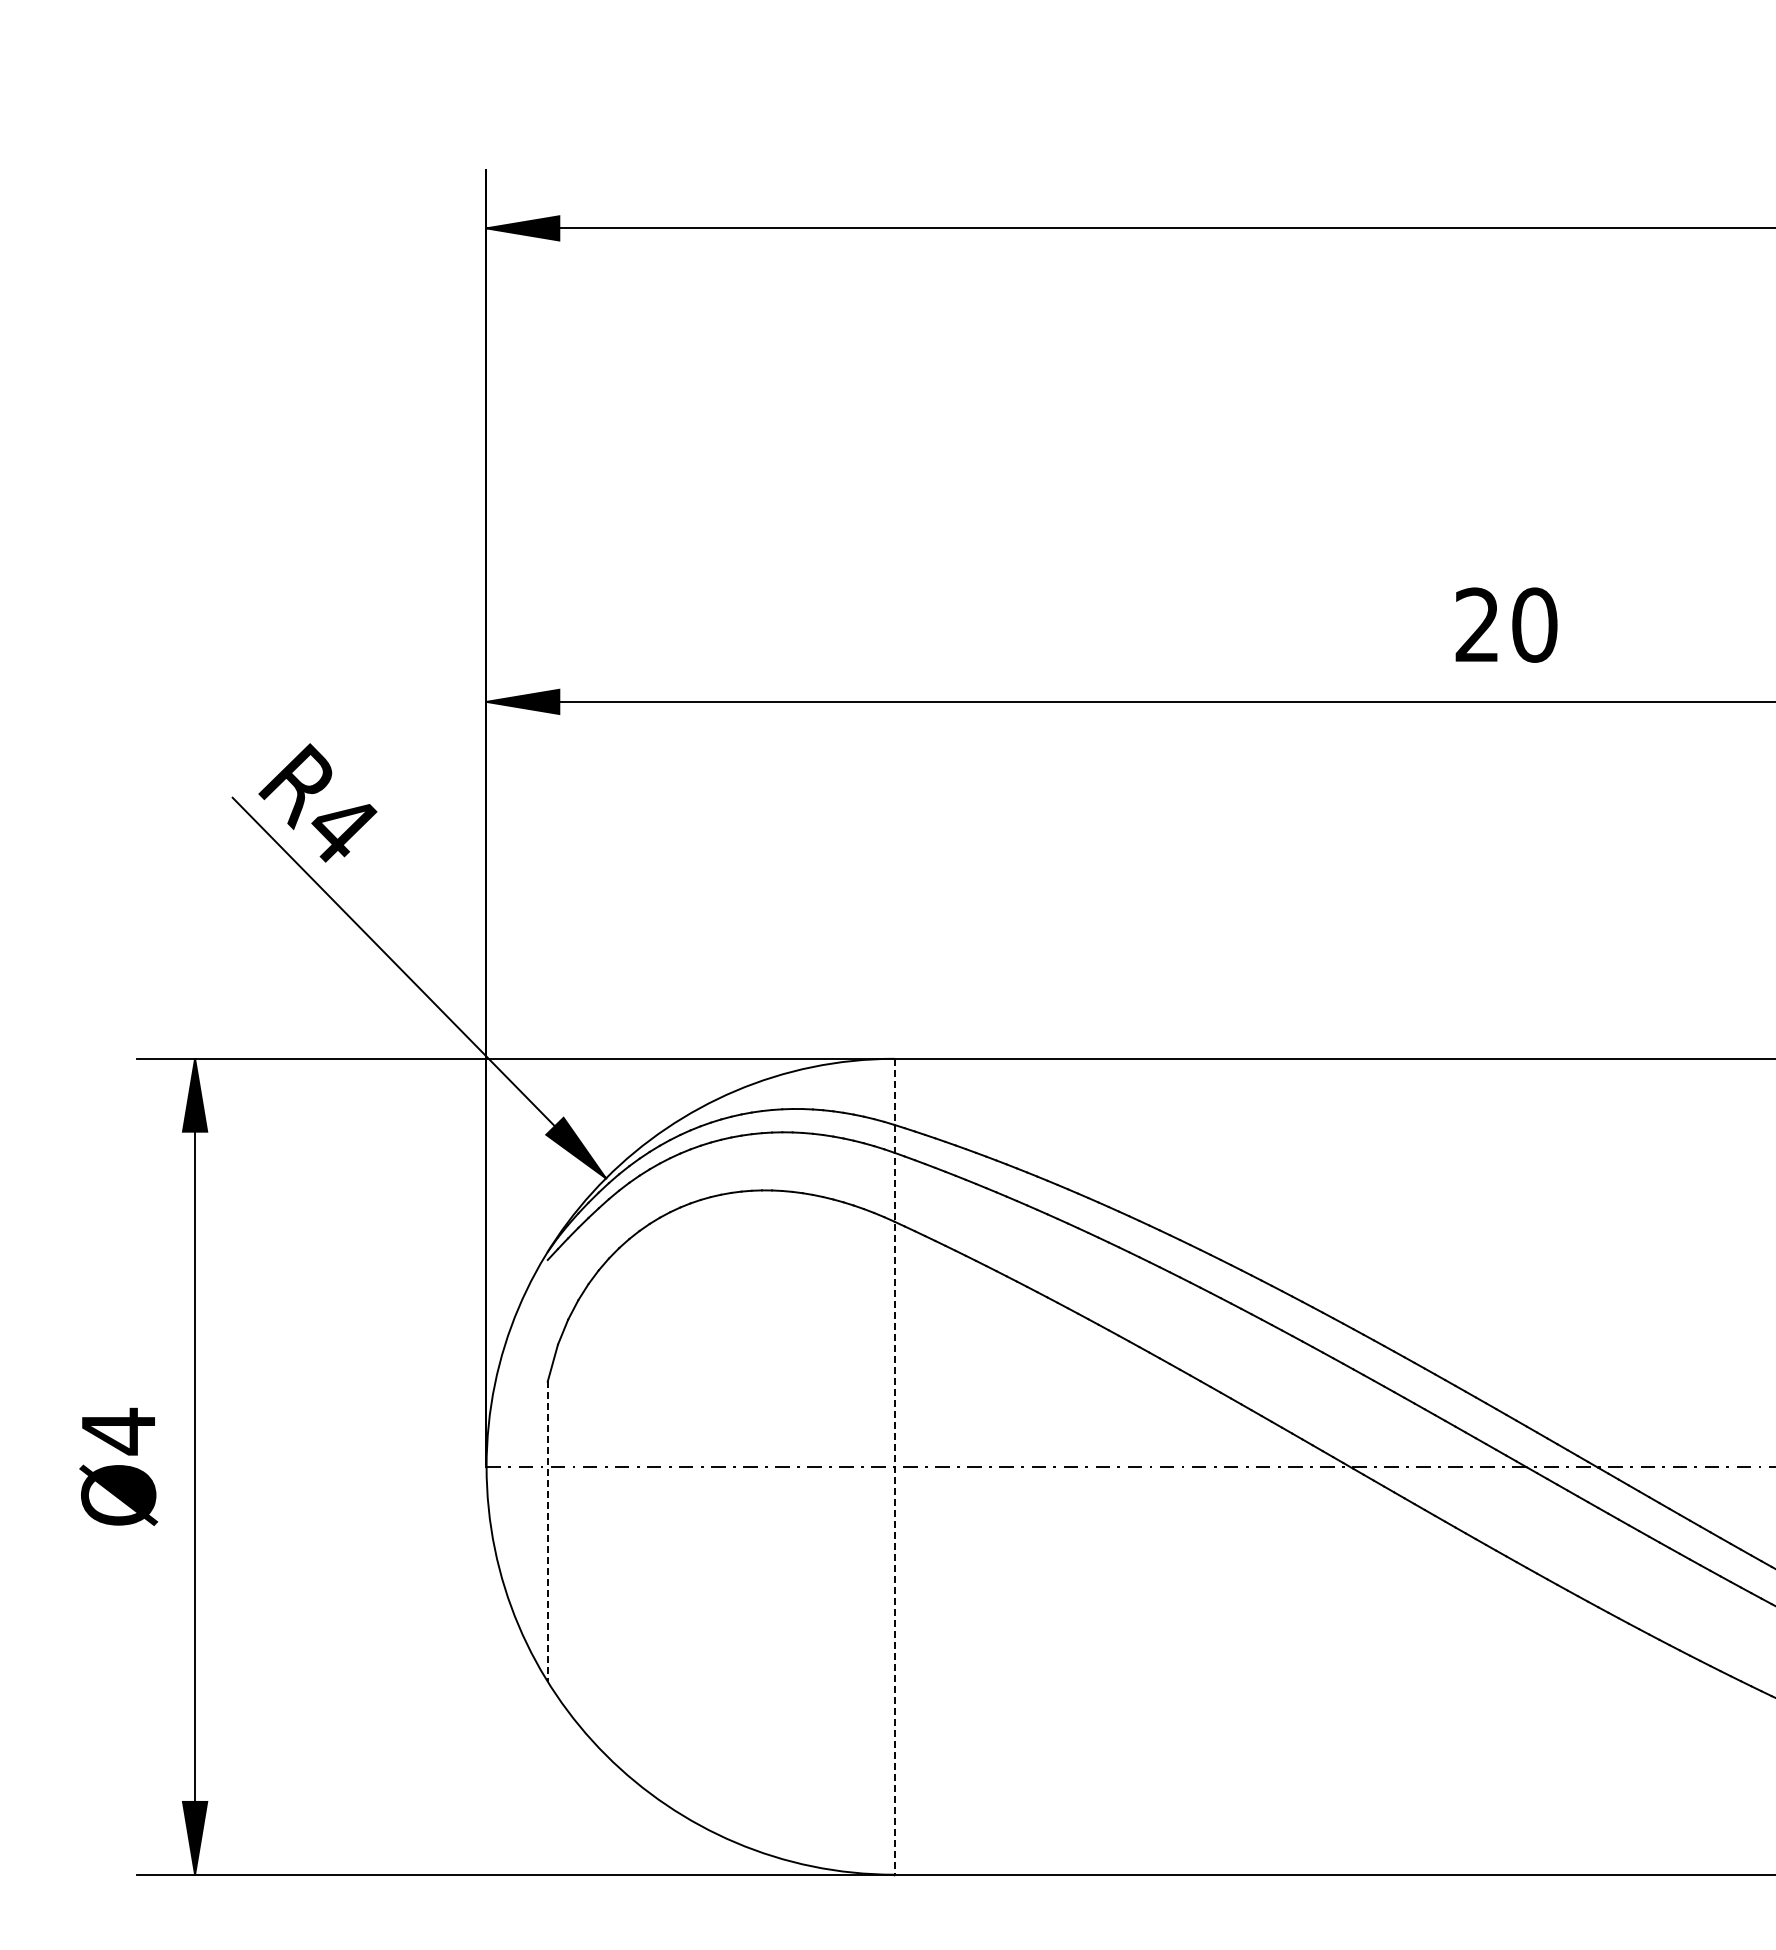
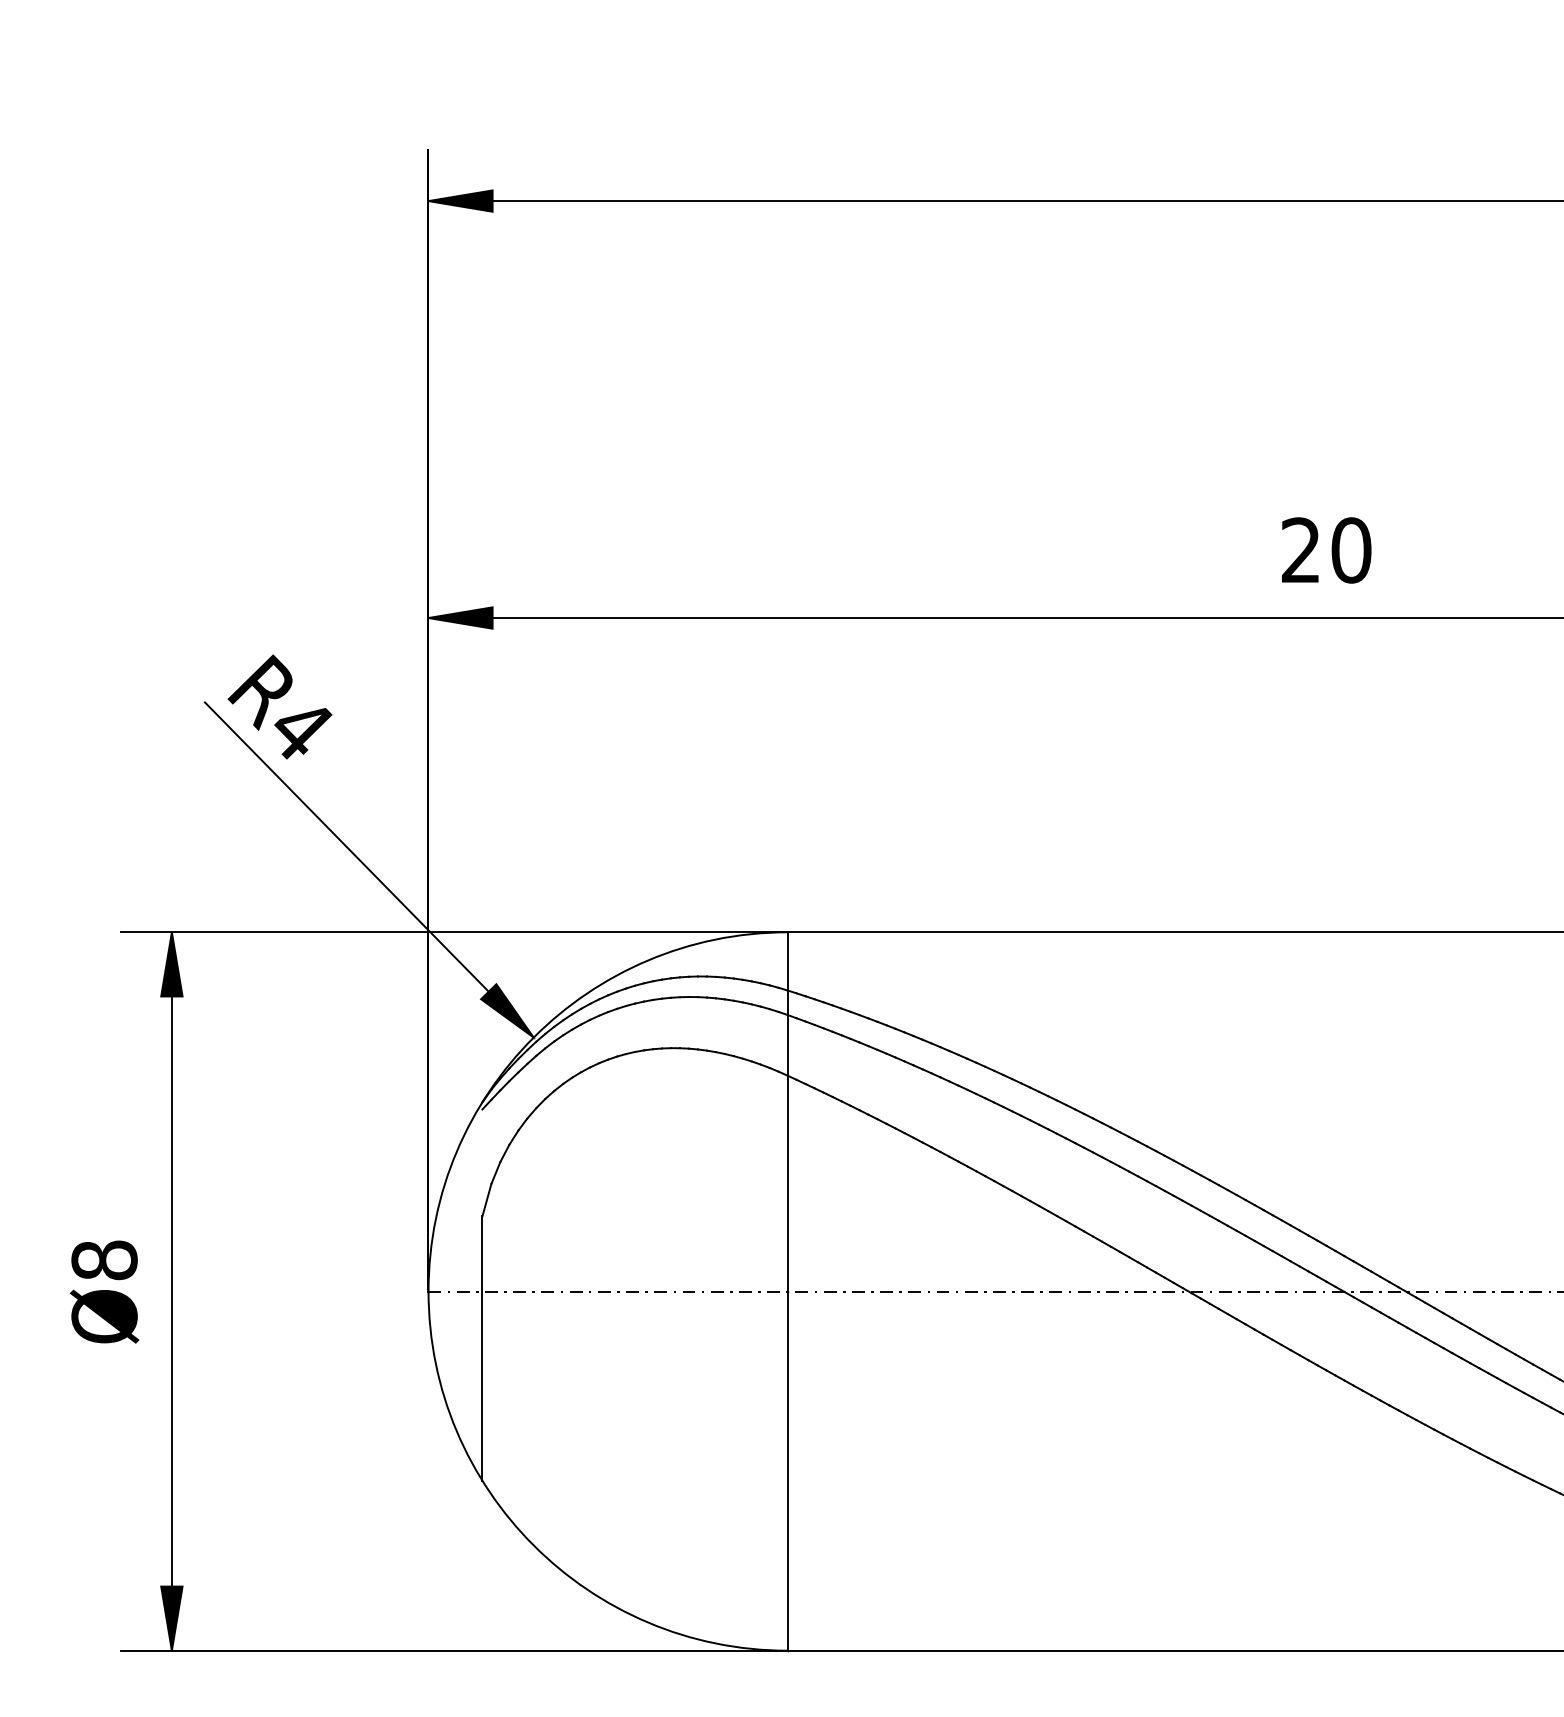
text: (118, 1431) -> (104, 1260), Ø4 -> Ø8
line: (894, 1466) -> (787, 1291), dashed -> solid
line: (547, 1532) -> (482, 1349), dashed -> solid

